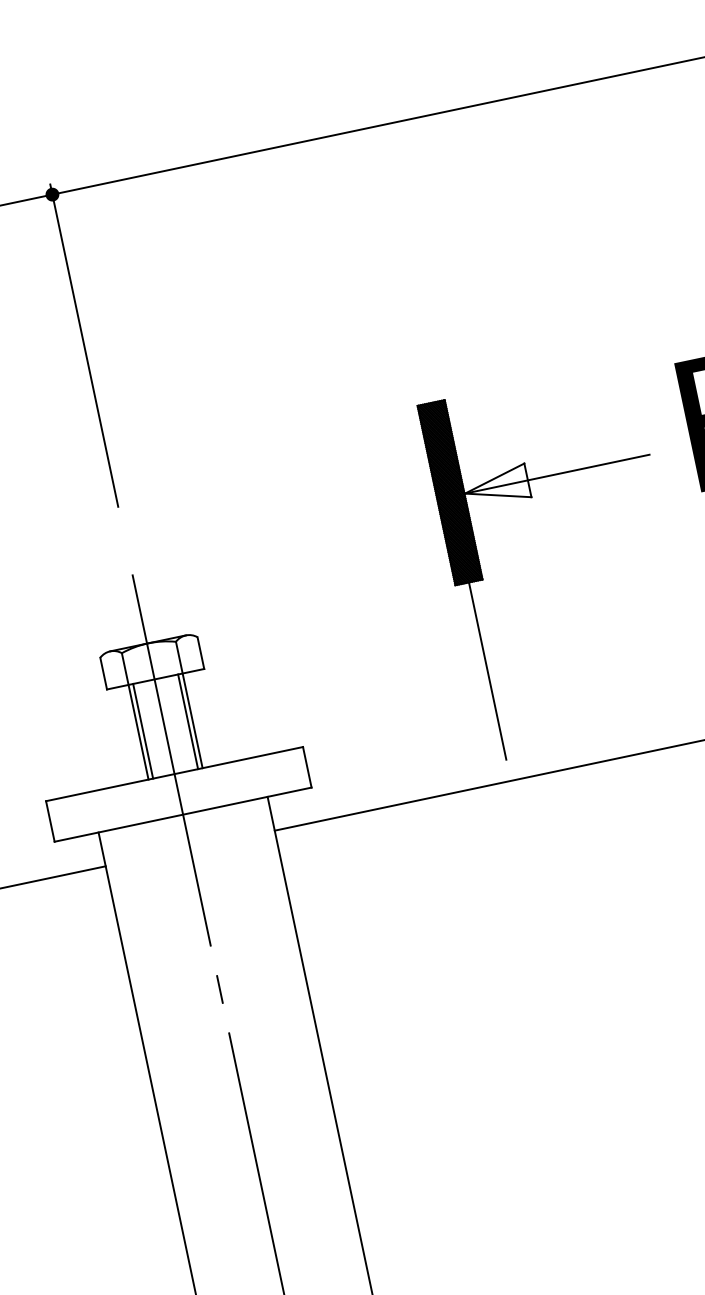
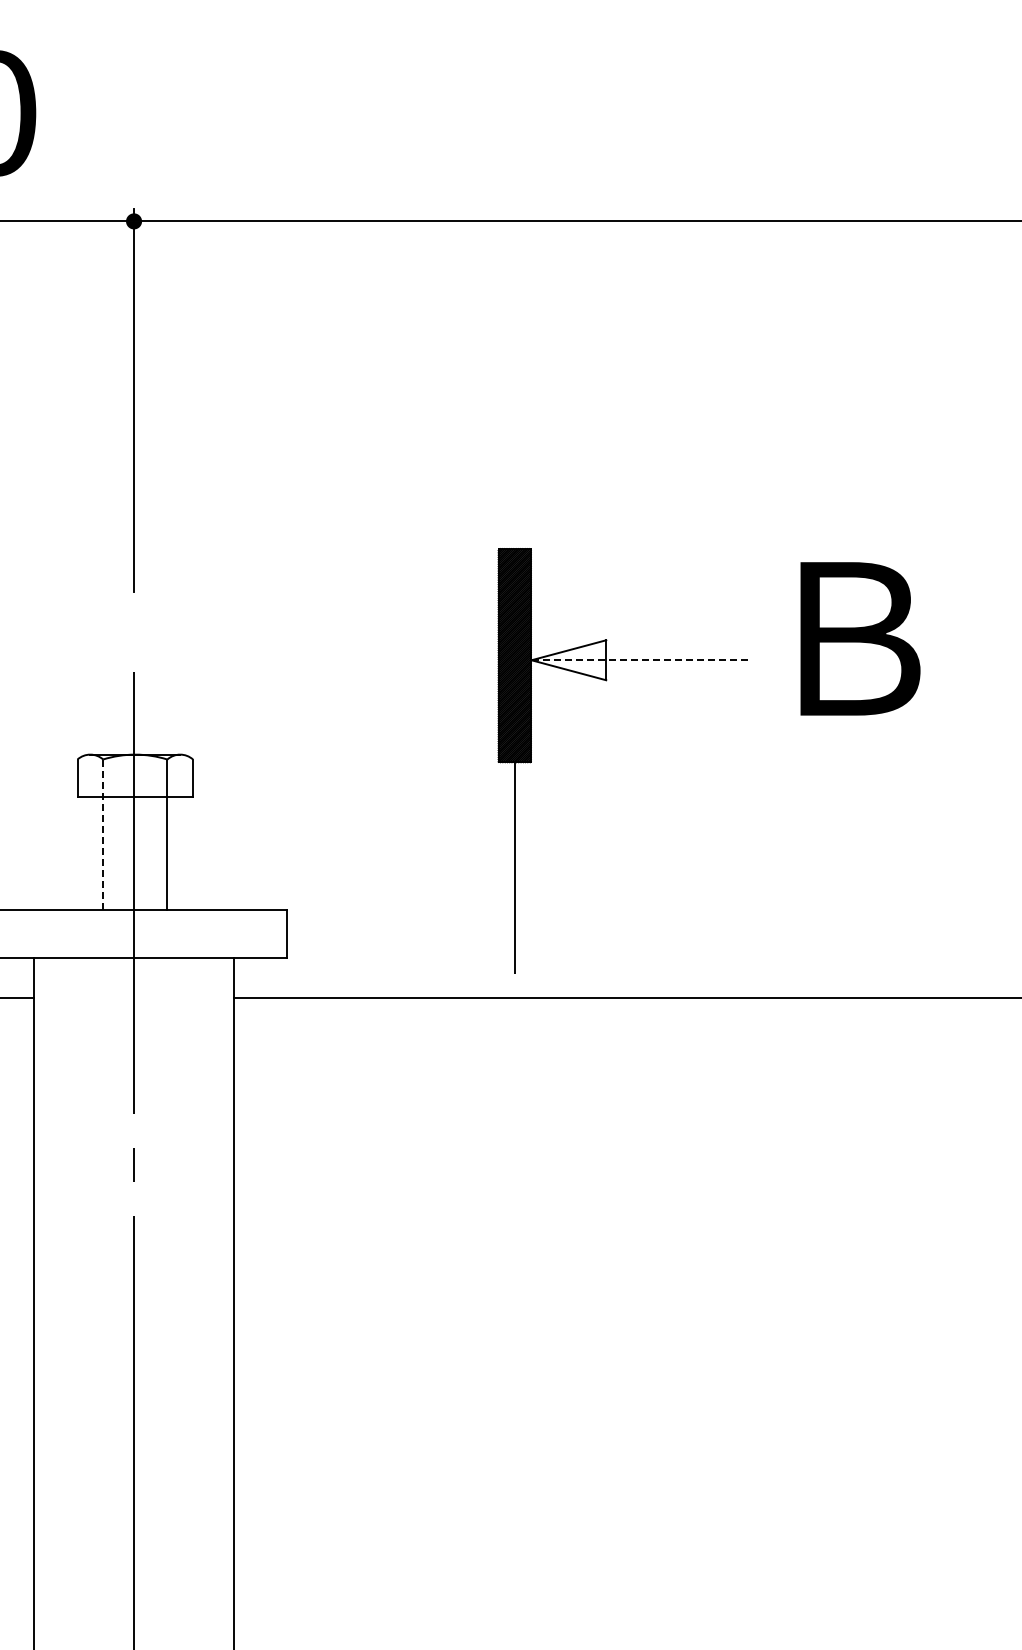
line: (557, 474) -> (641, 660), solid -> dashed
line: (135, 717) -> (103, 835), solid -> dashed
line: (188, 721) -> (162, 853), removed
line: (143, 731) -> (108, 853), removed

